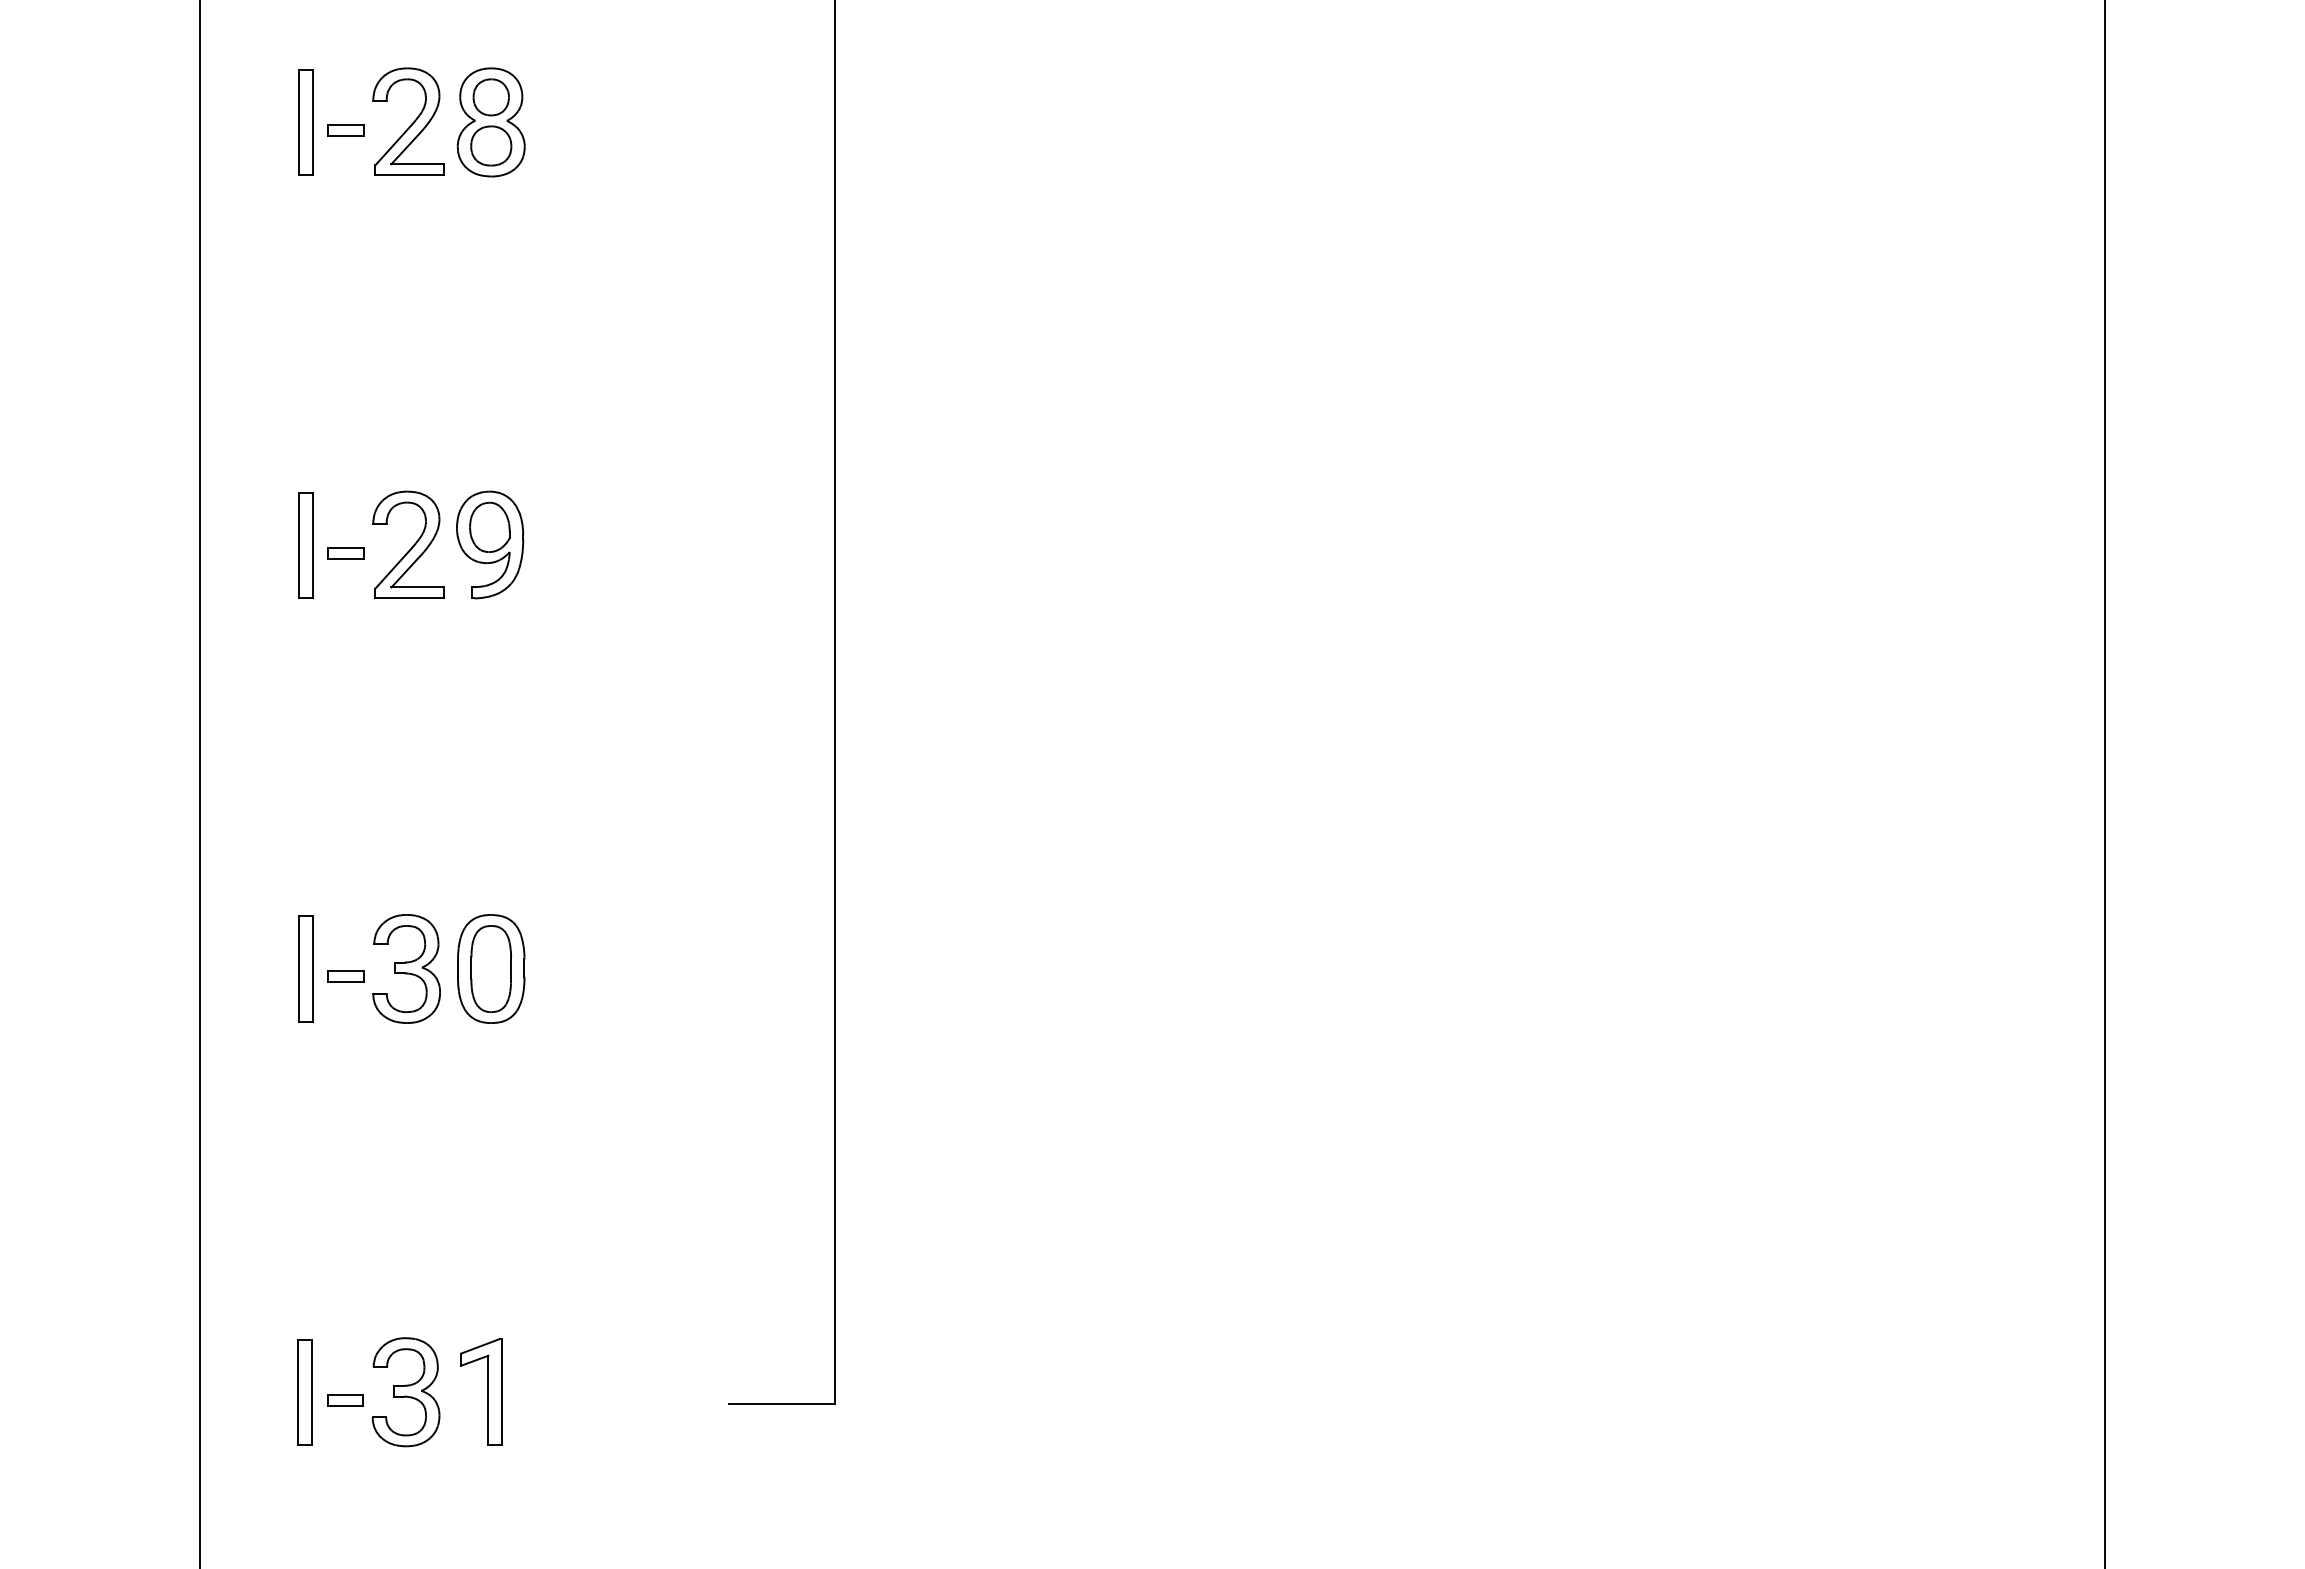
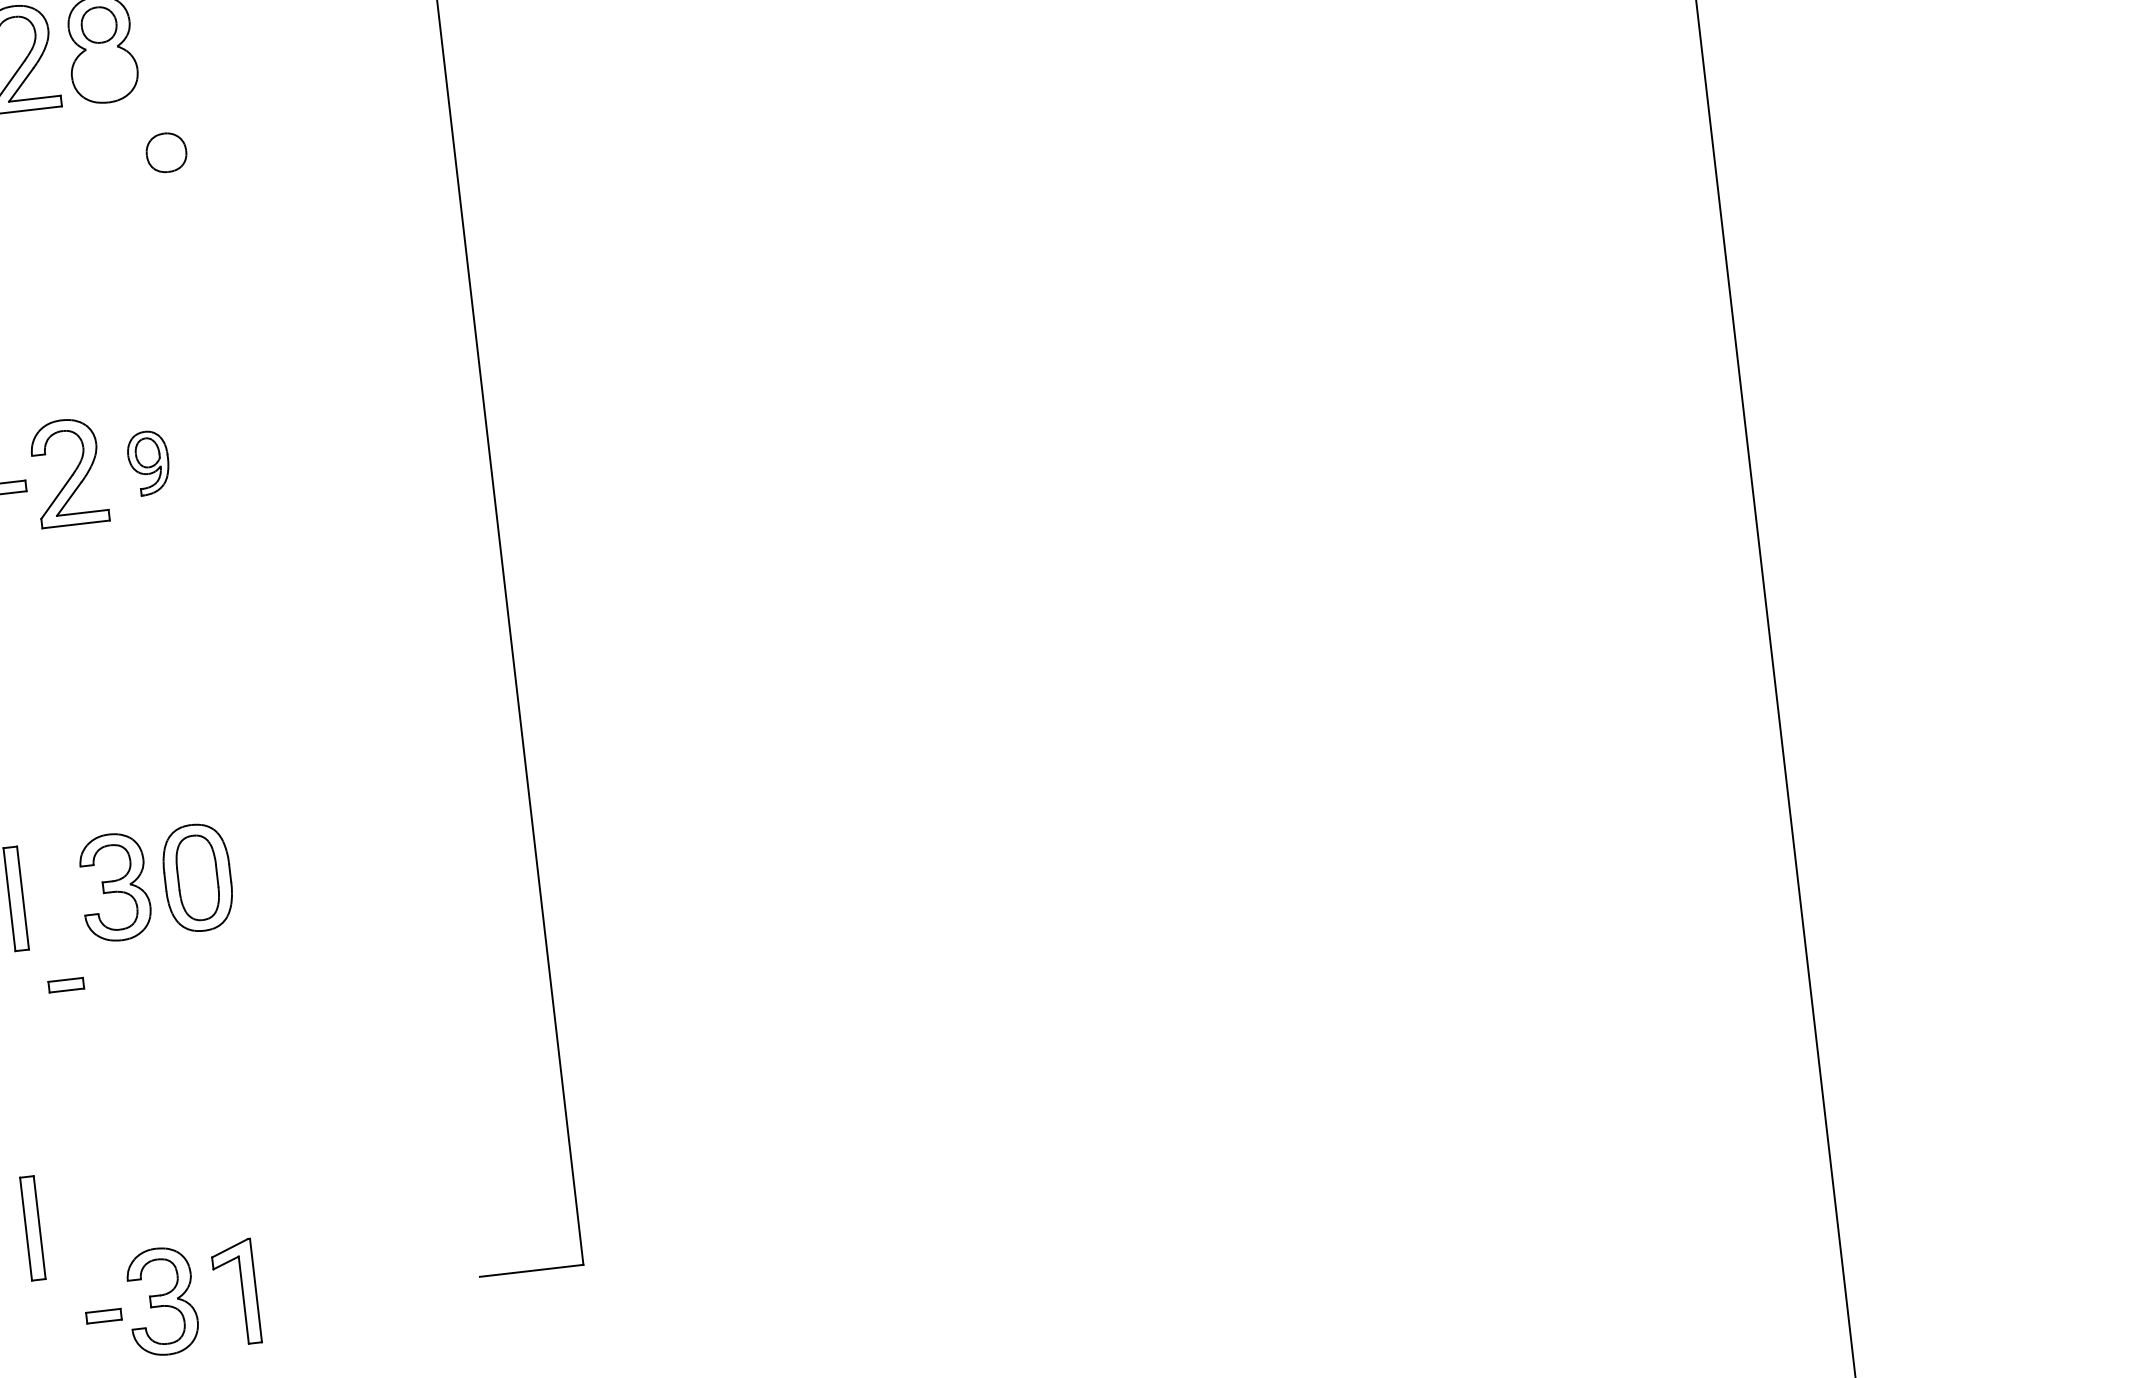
part: (491, 145) -> (166, 152), moved
part: (490, 544) -> (149, 462), size x0.6
part: (345, 976) -> (65, 984), moved
part: (304, 1392) -> (32, 1228), moved

